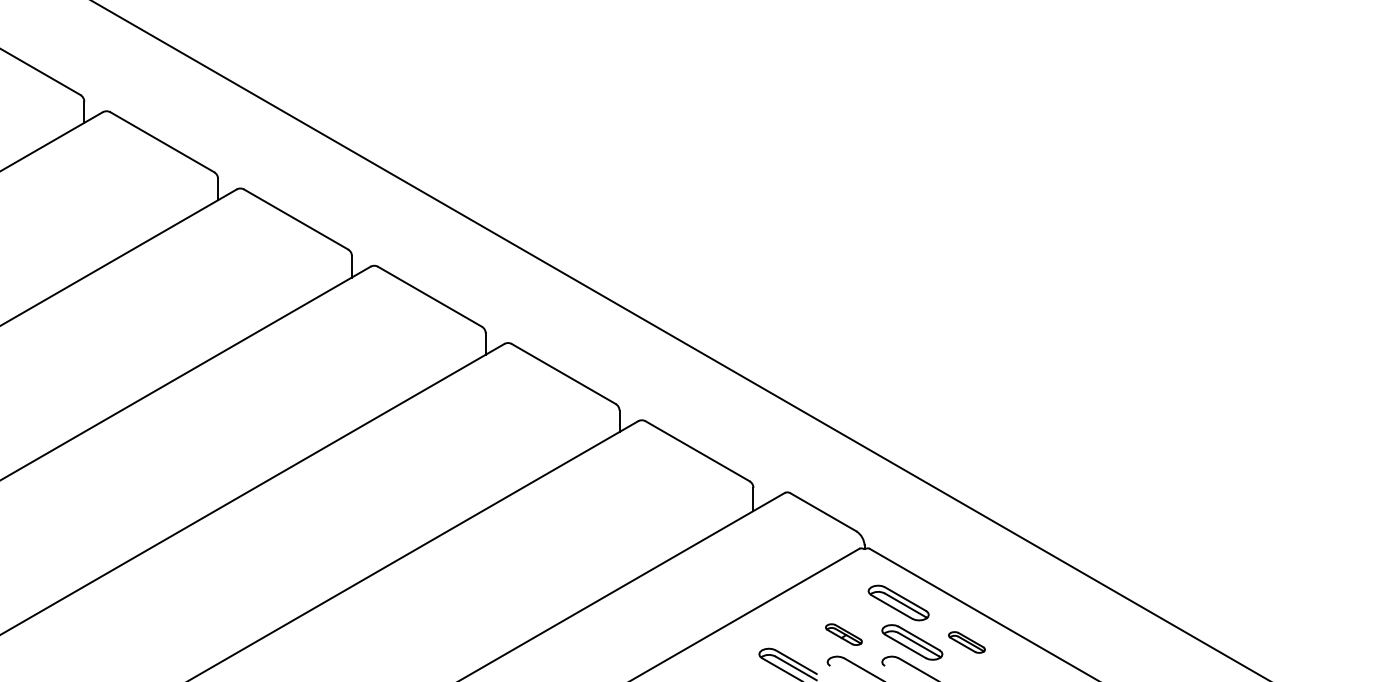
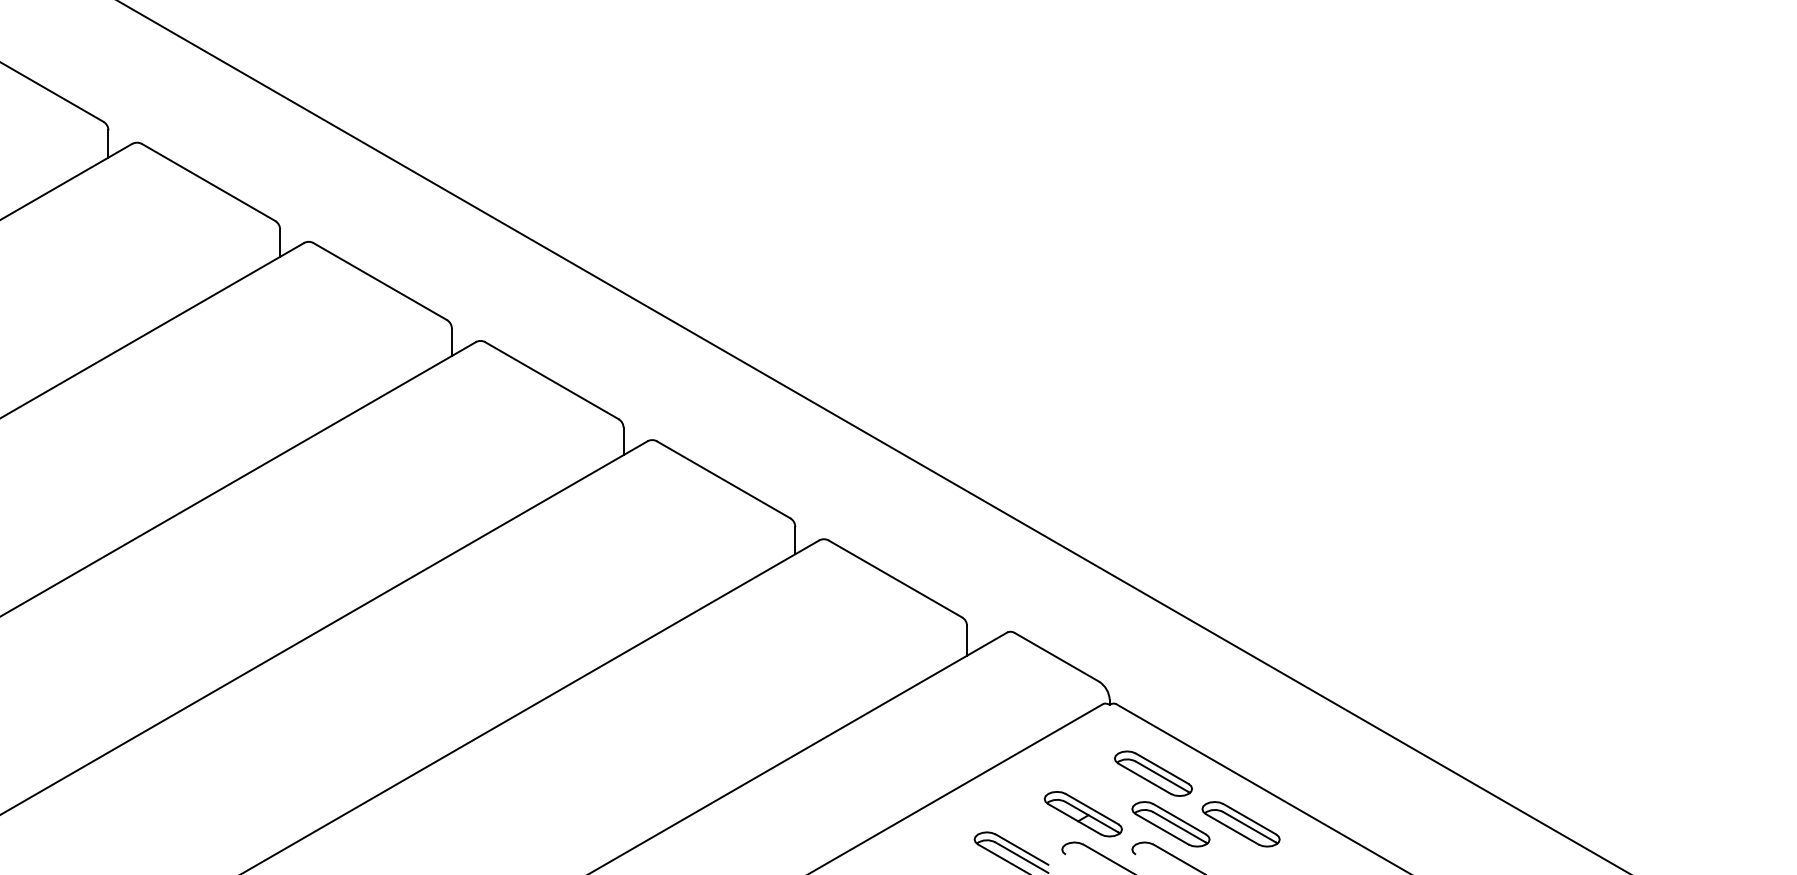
part: (843, 634) -> (1082, 814), size x1.67
part: (966, 642) -> (1240, 824), size x1.67

